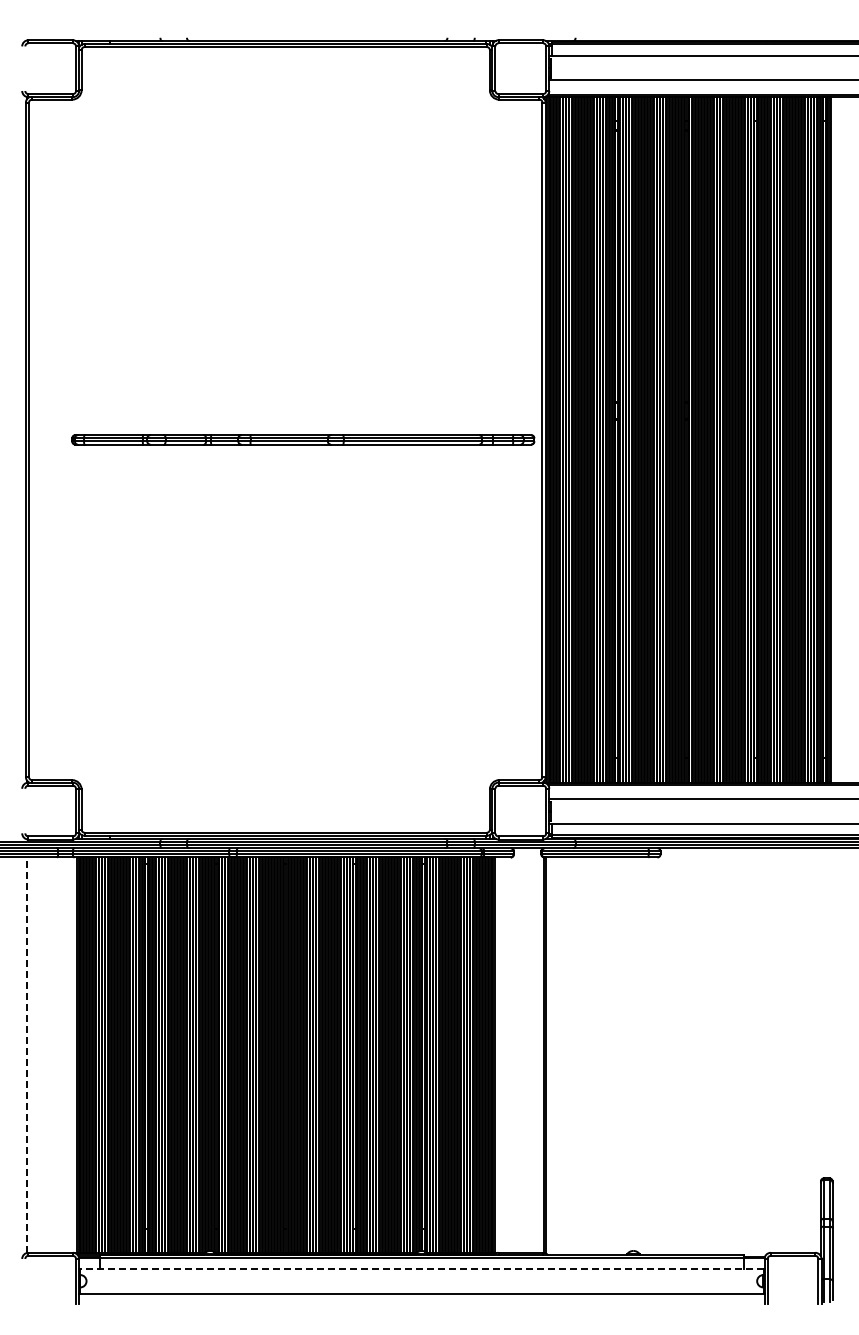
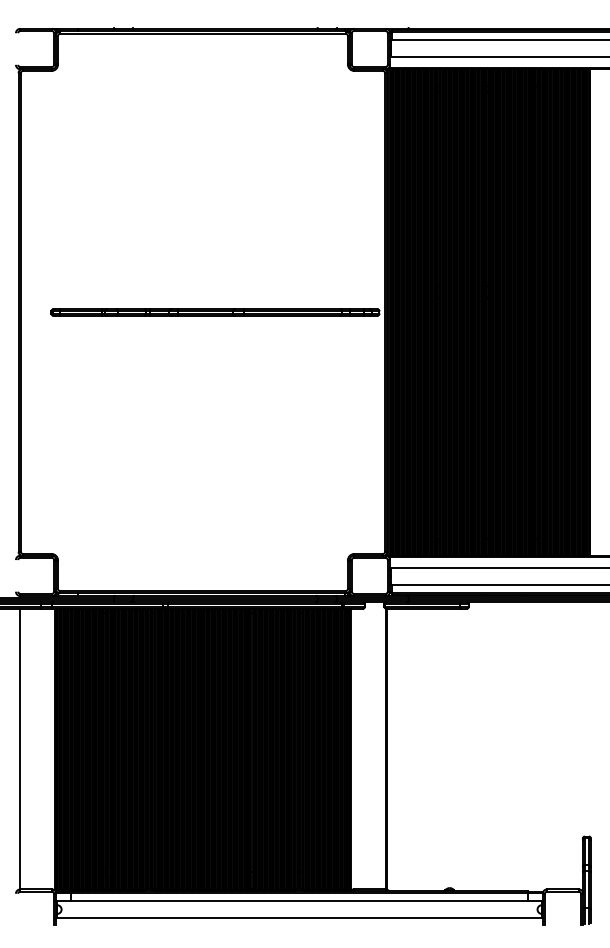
line: (27, 1055) -> (19, 749), dashed -> solid
line: (421, 1268) -> (299, 900), dashed -> solid

